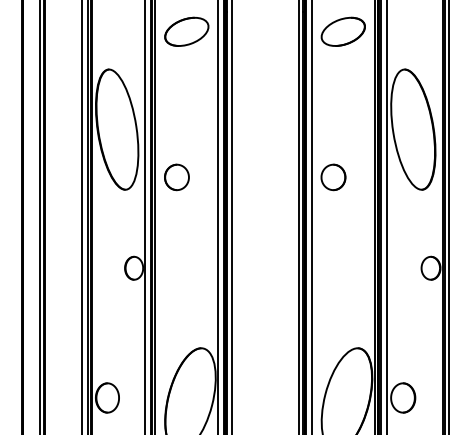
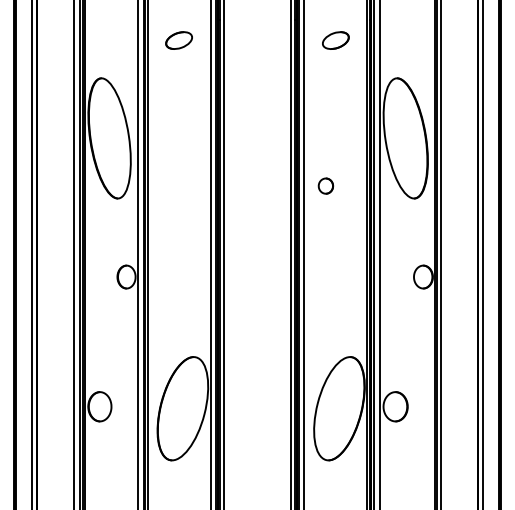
part: (186, 31) -> (178, 40), size x0.6
part: (343, 31) -> (335, 40), size x0.6
part: (177, 176) -> (169, 185), removed
part: (333, 176) -> (325, 185), size x0.6

